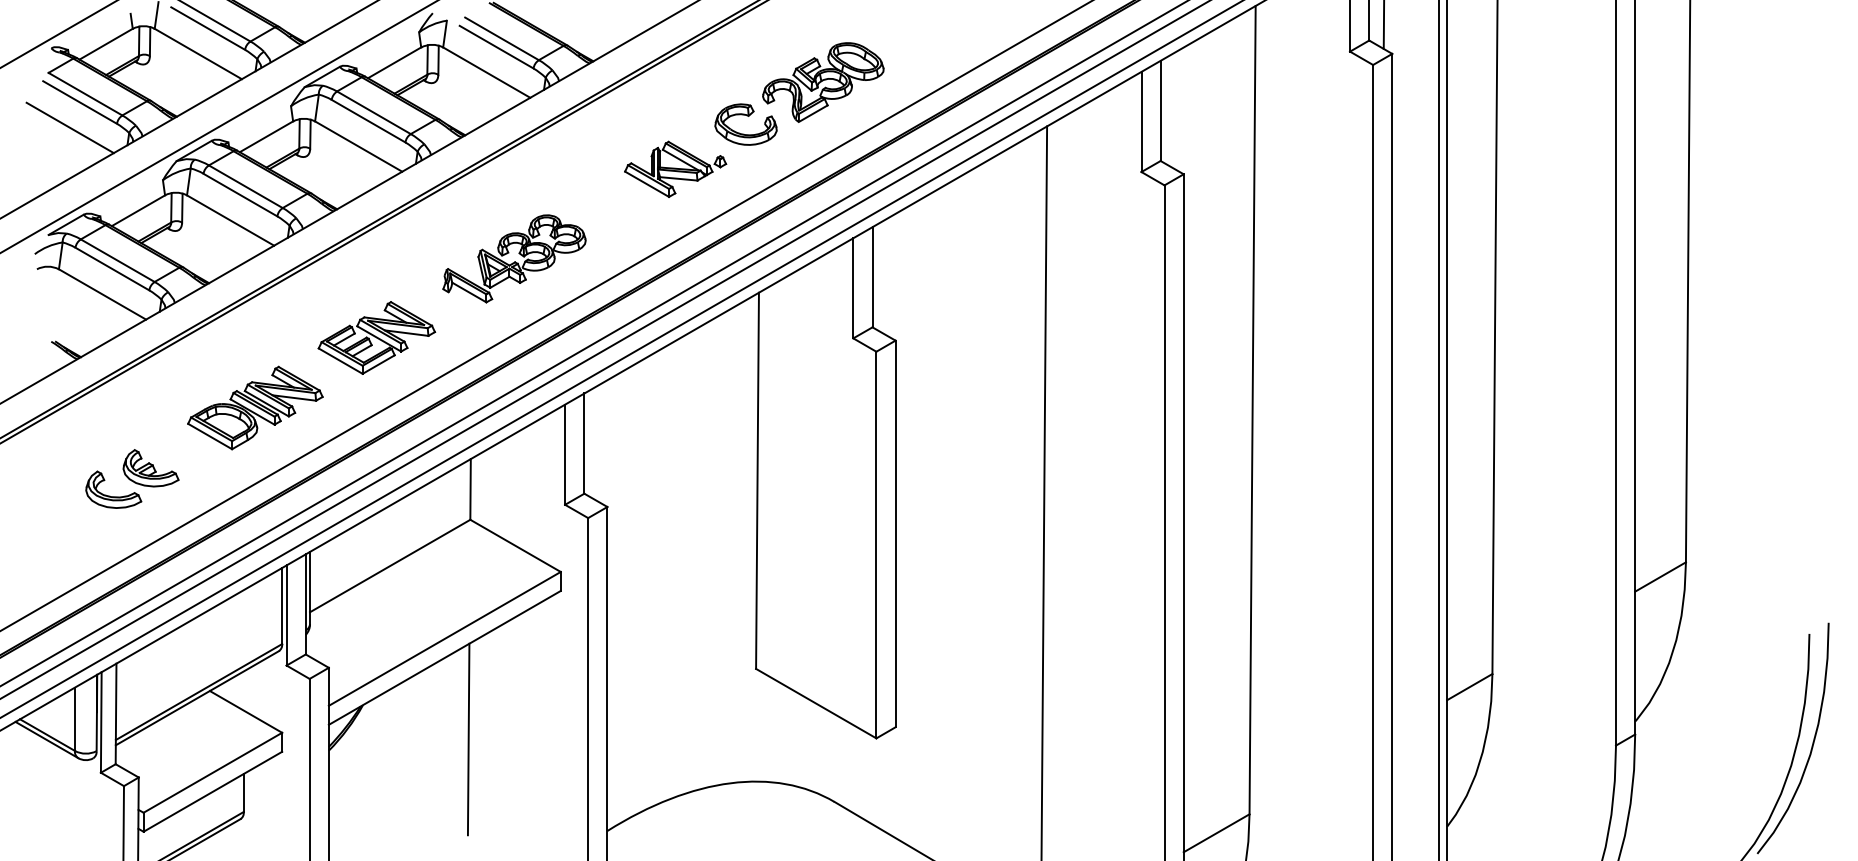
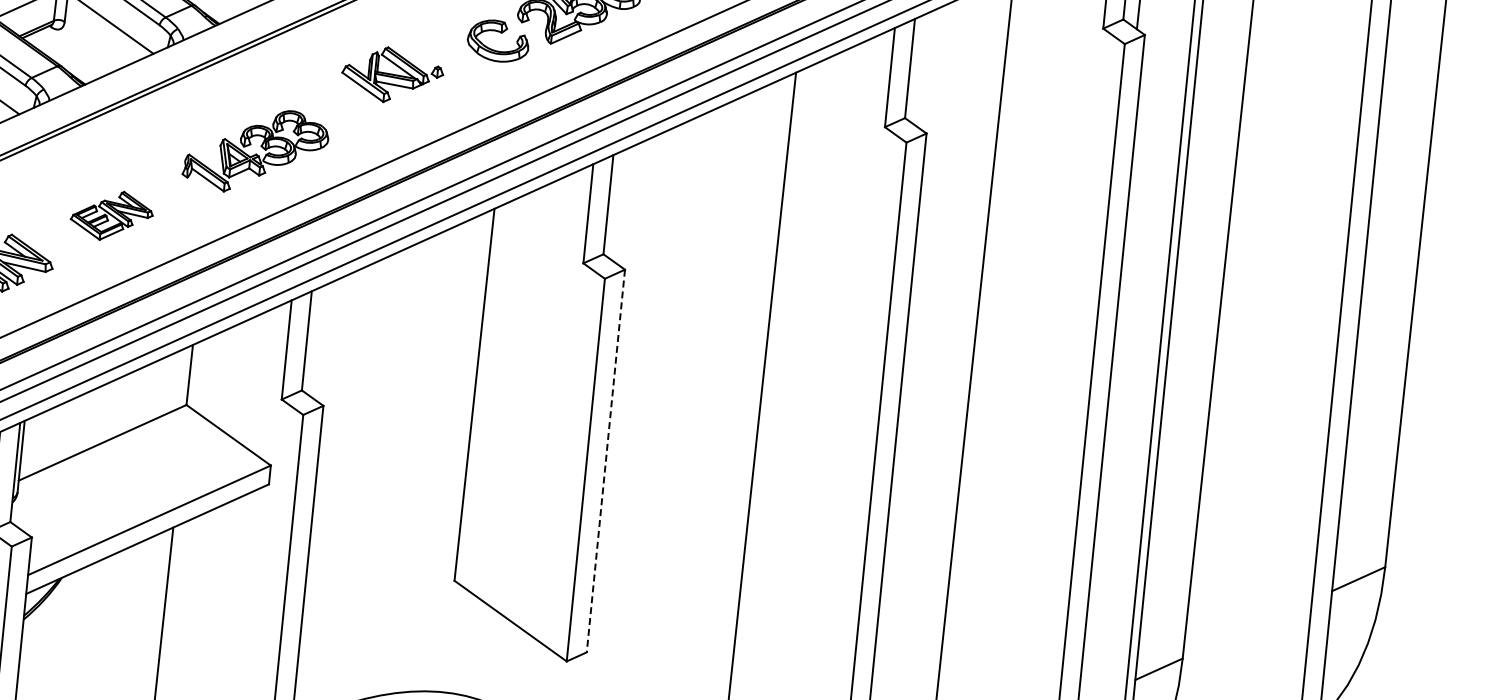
part: (675, 168) -> (392, 74), moved
part: (376, 337) -> (111, 215), size x0.7
line: (895, 534) -> (605, 461), solid -> dashed

